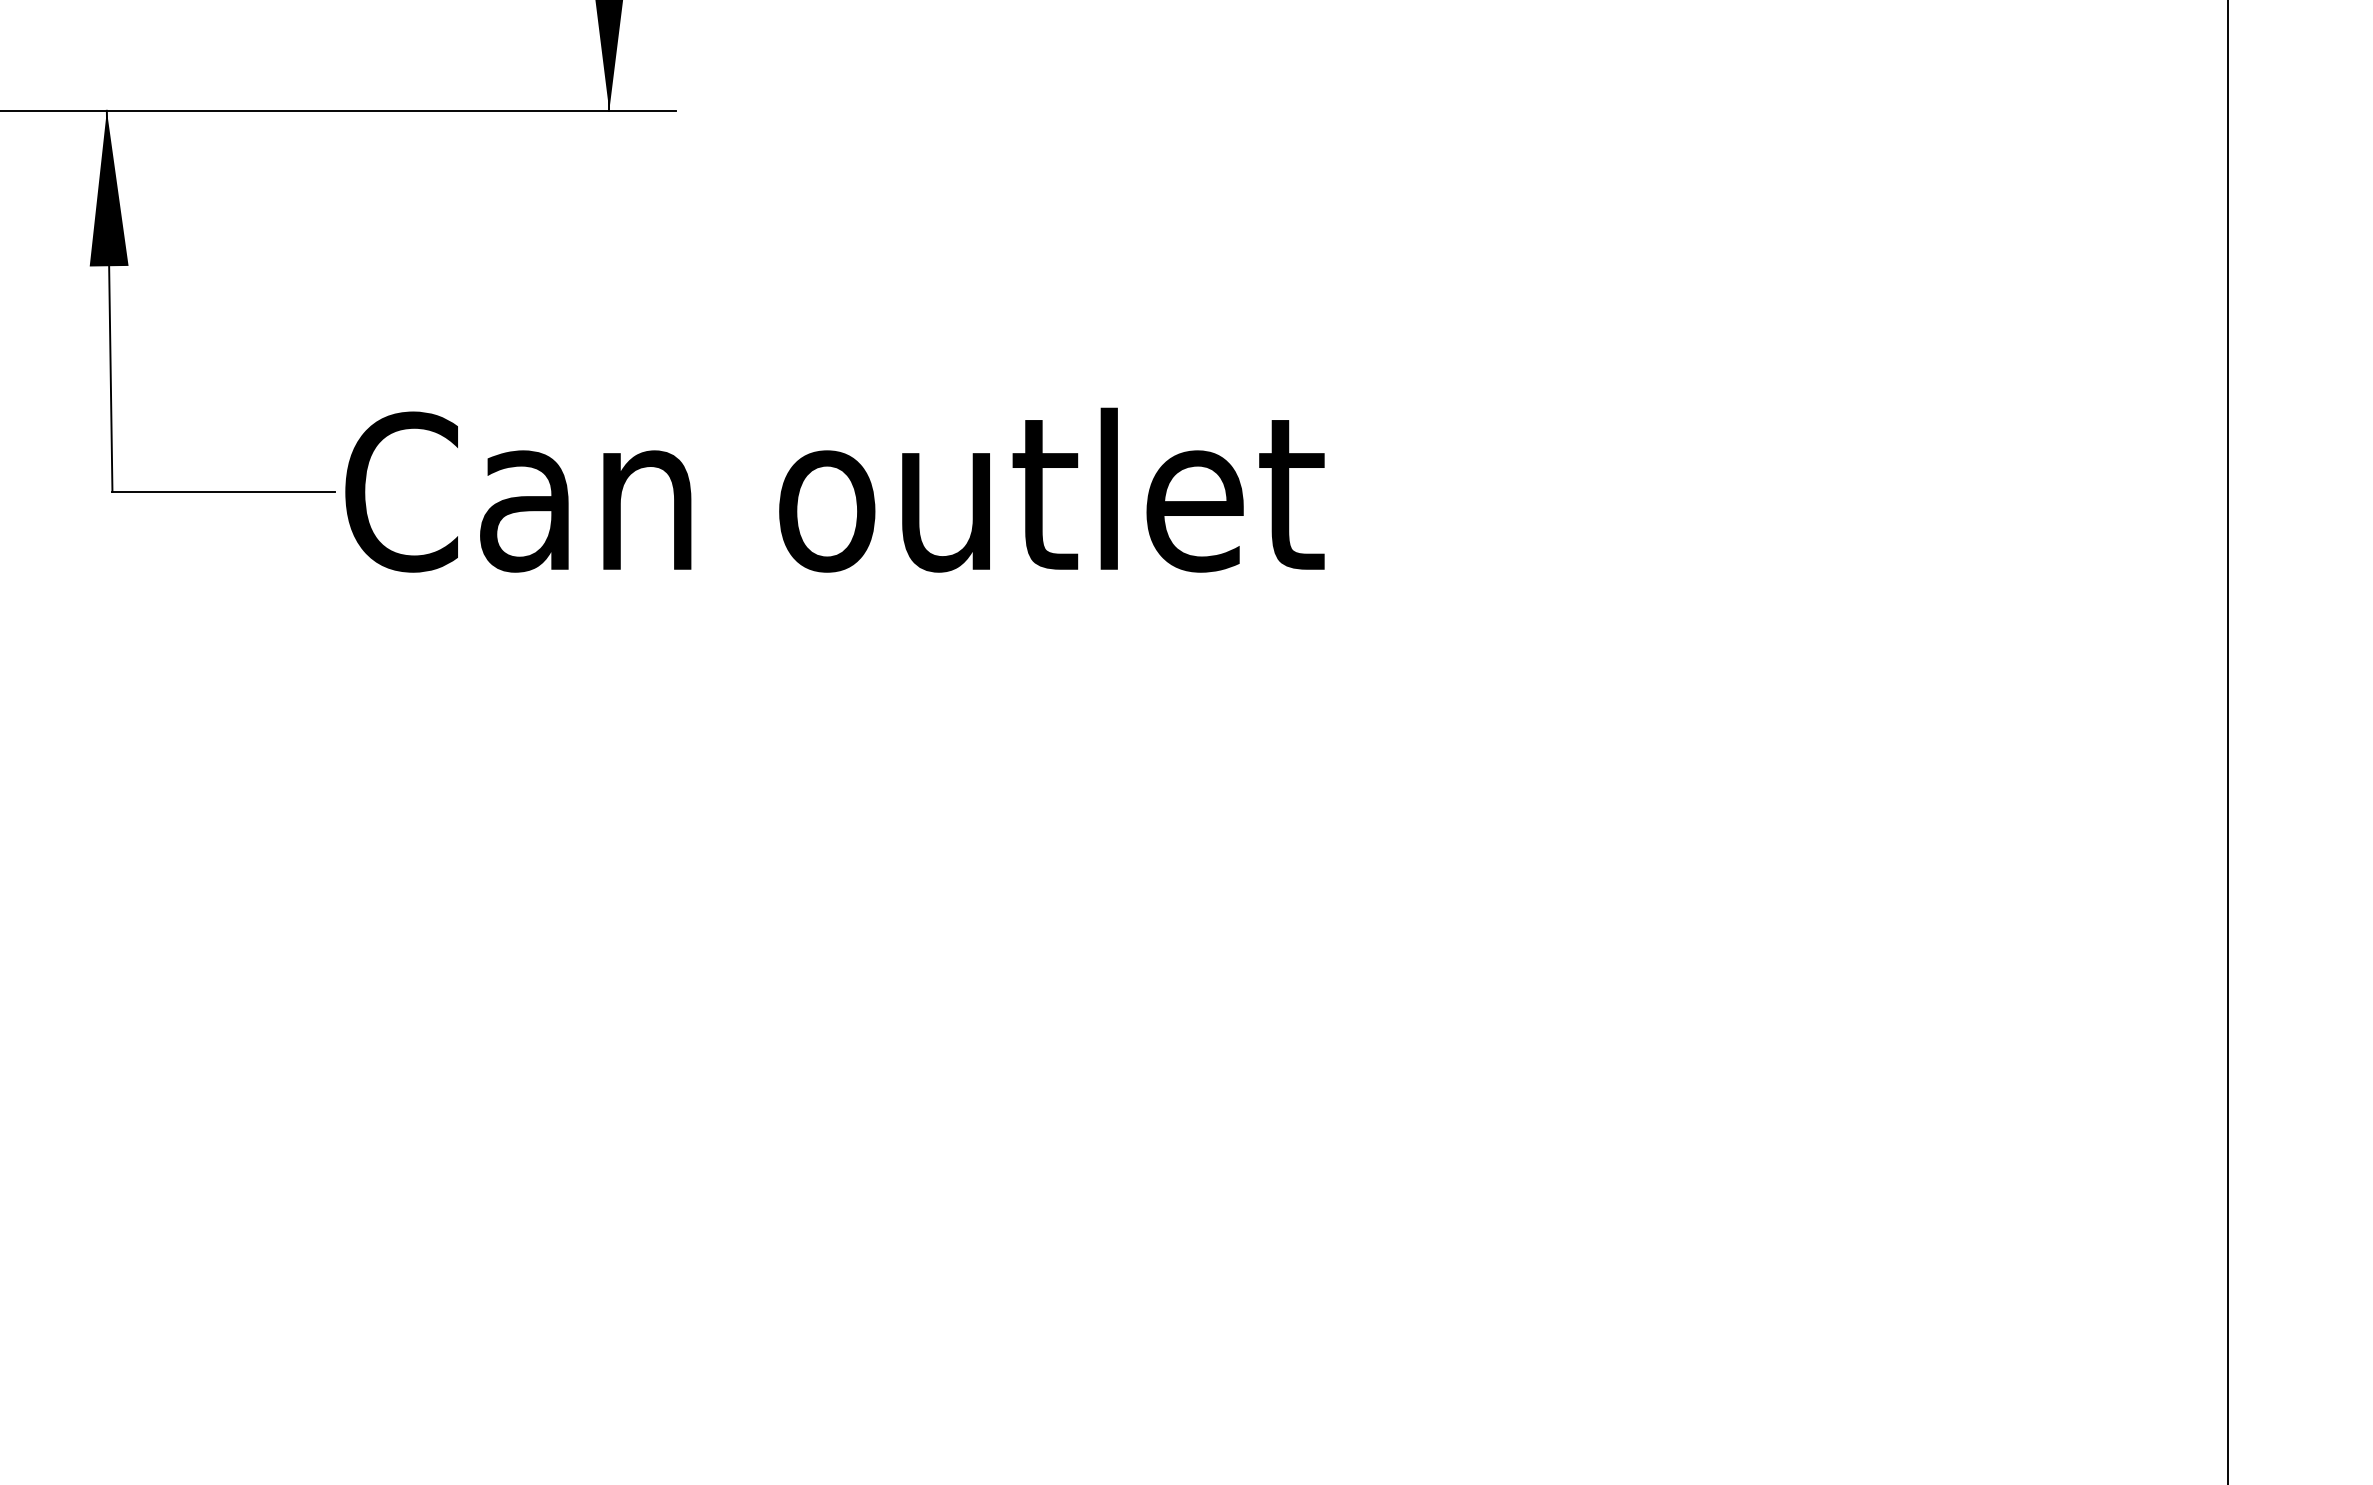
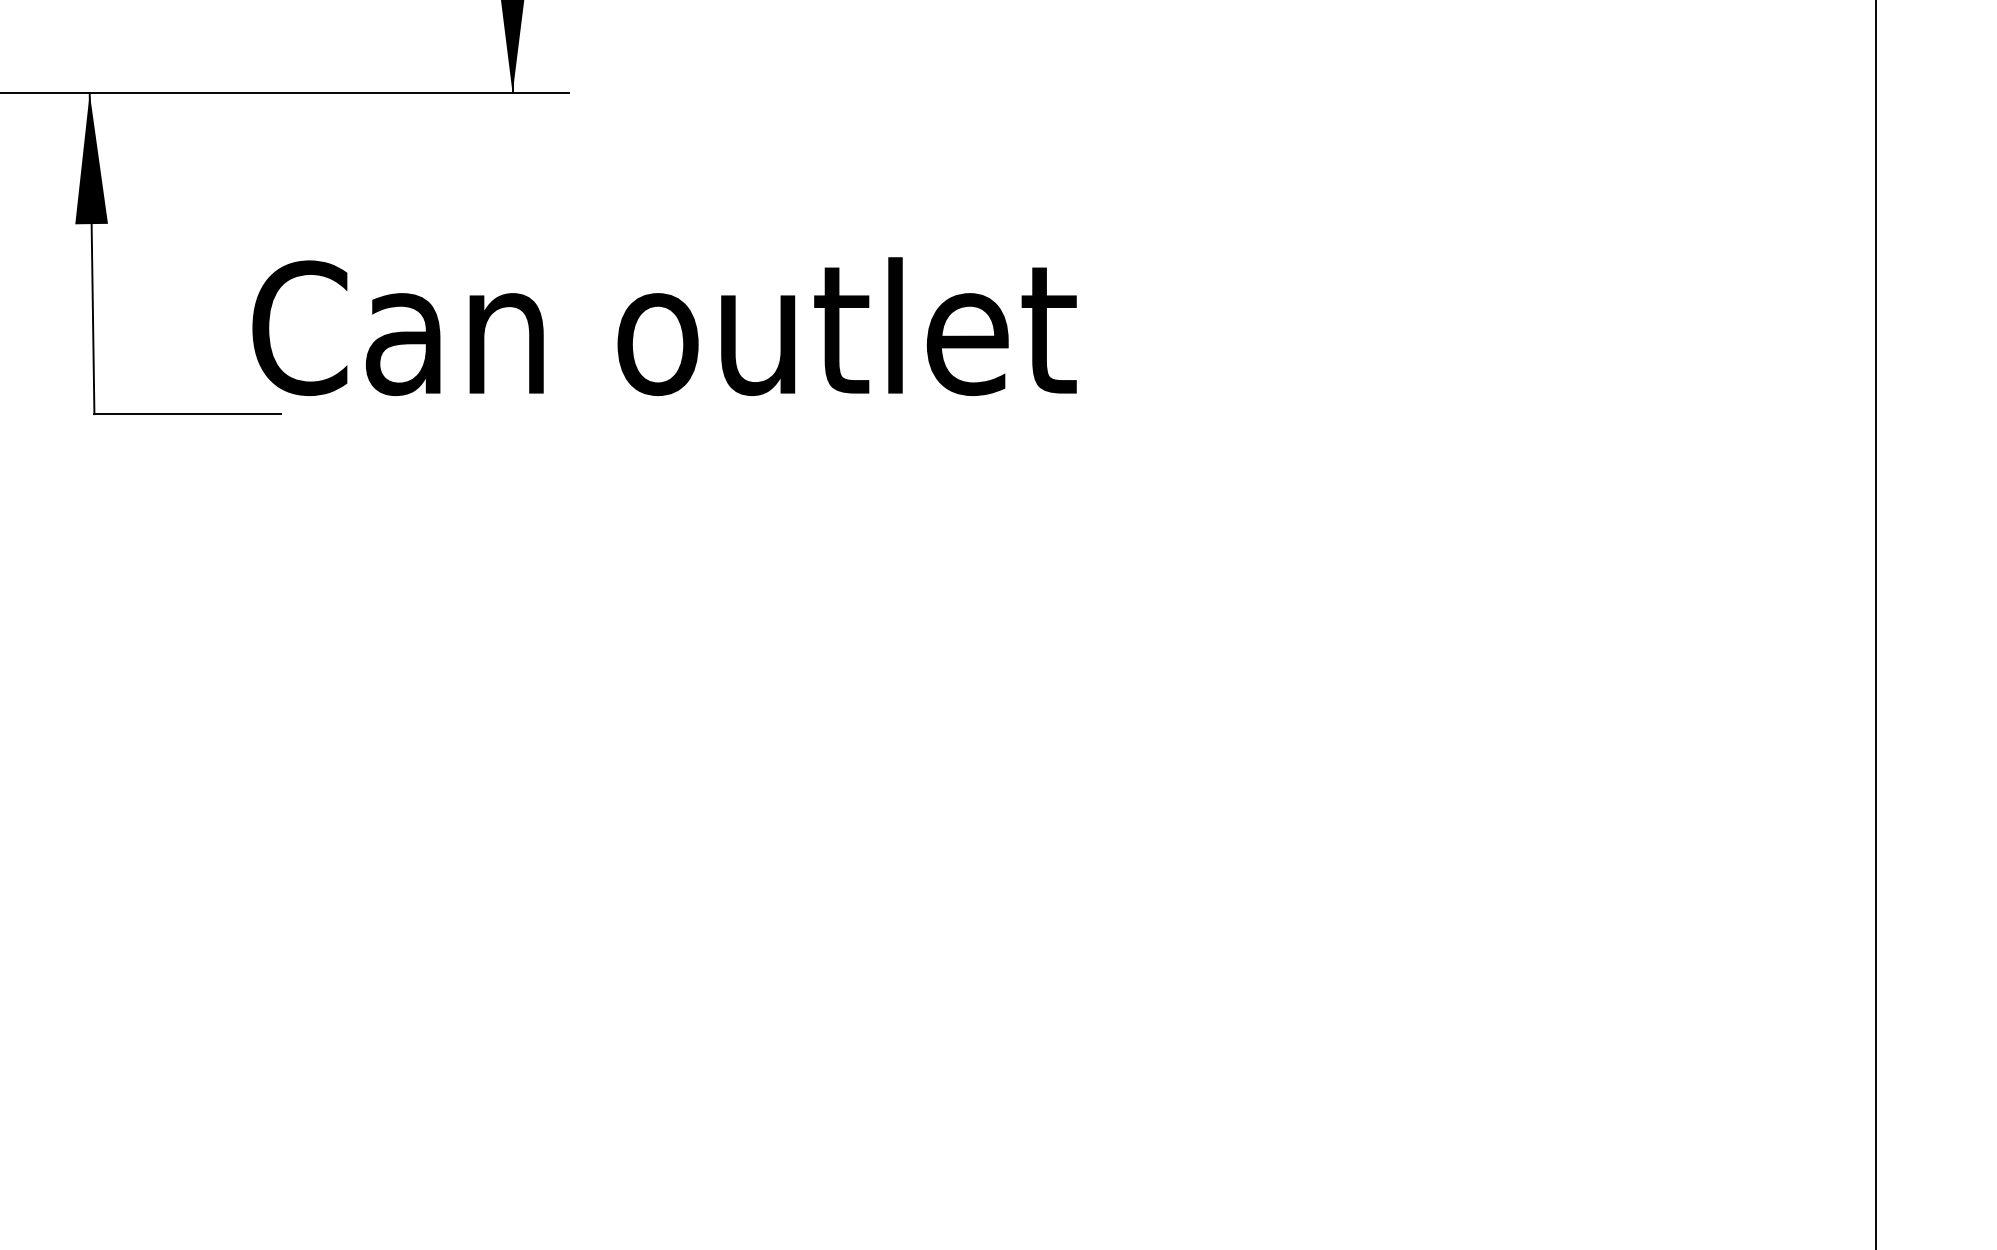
text: (834, 490) -> (664, 326), moved

